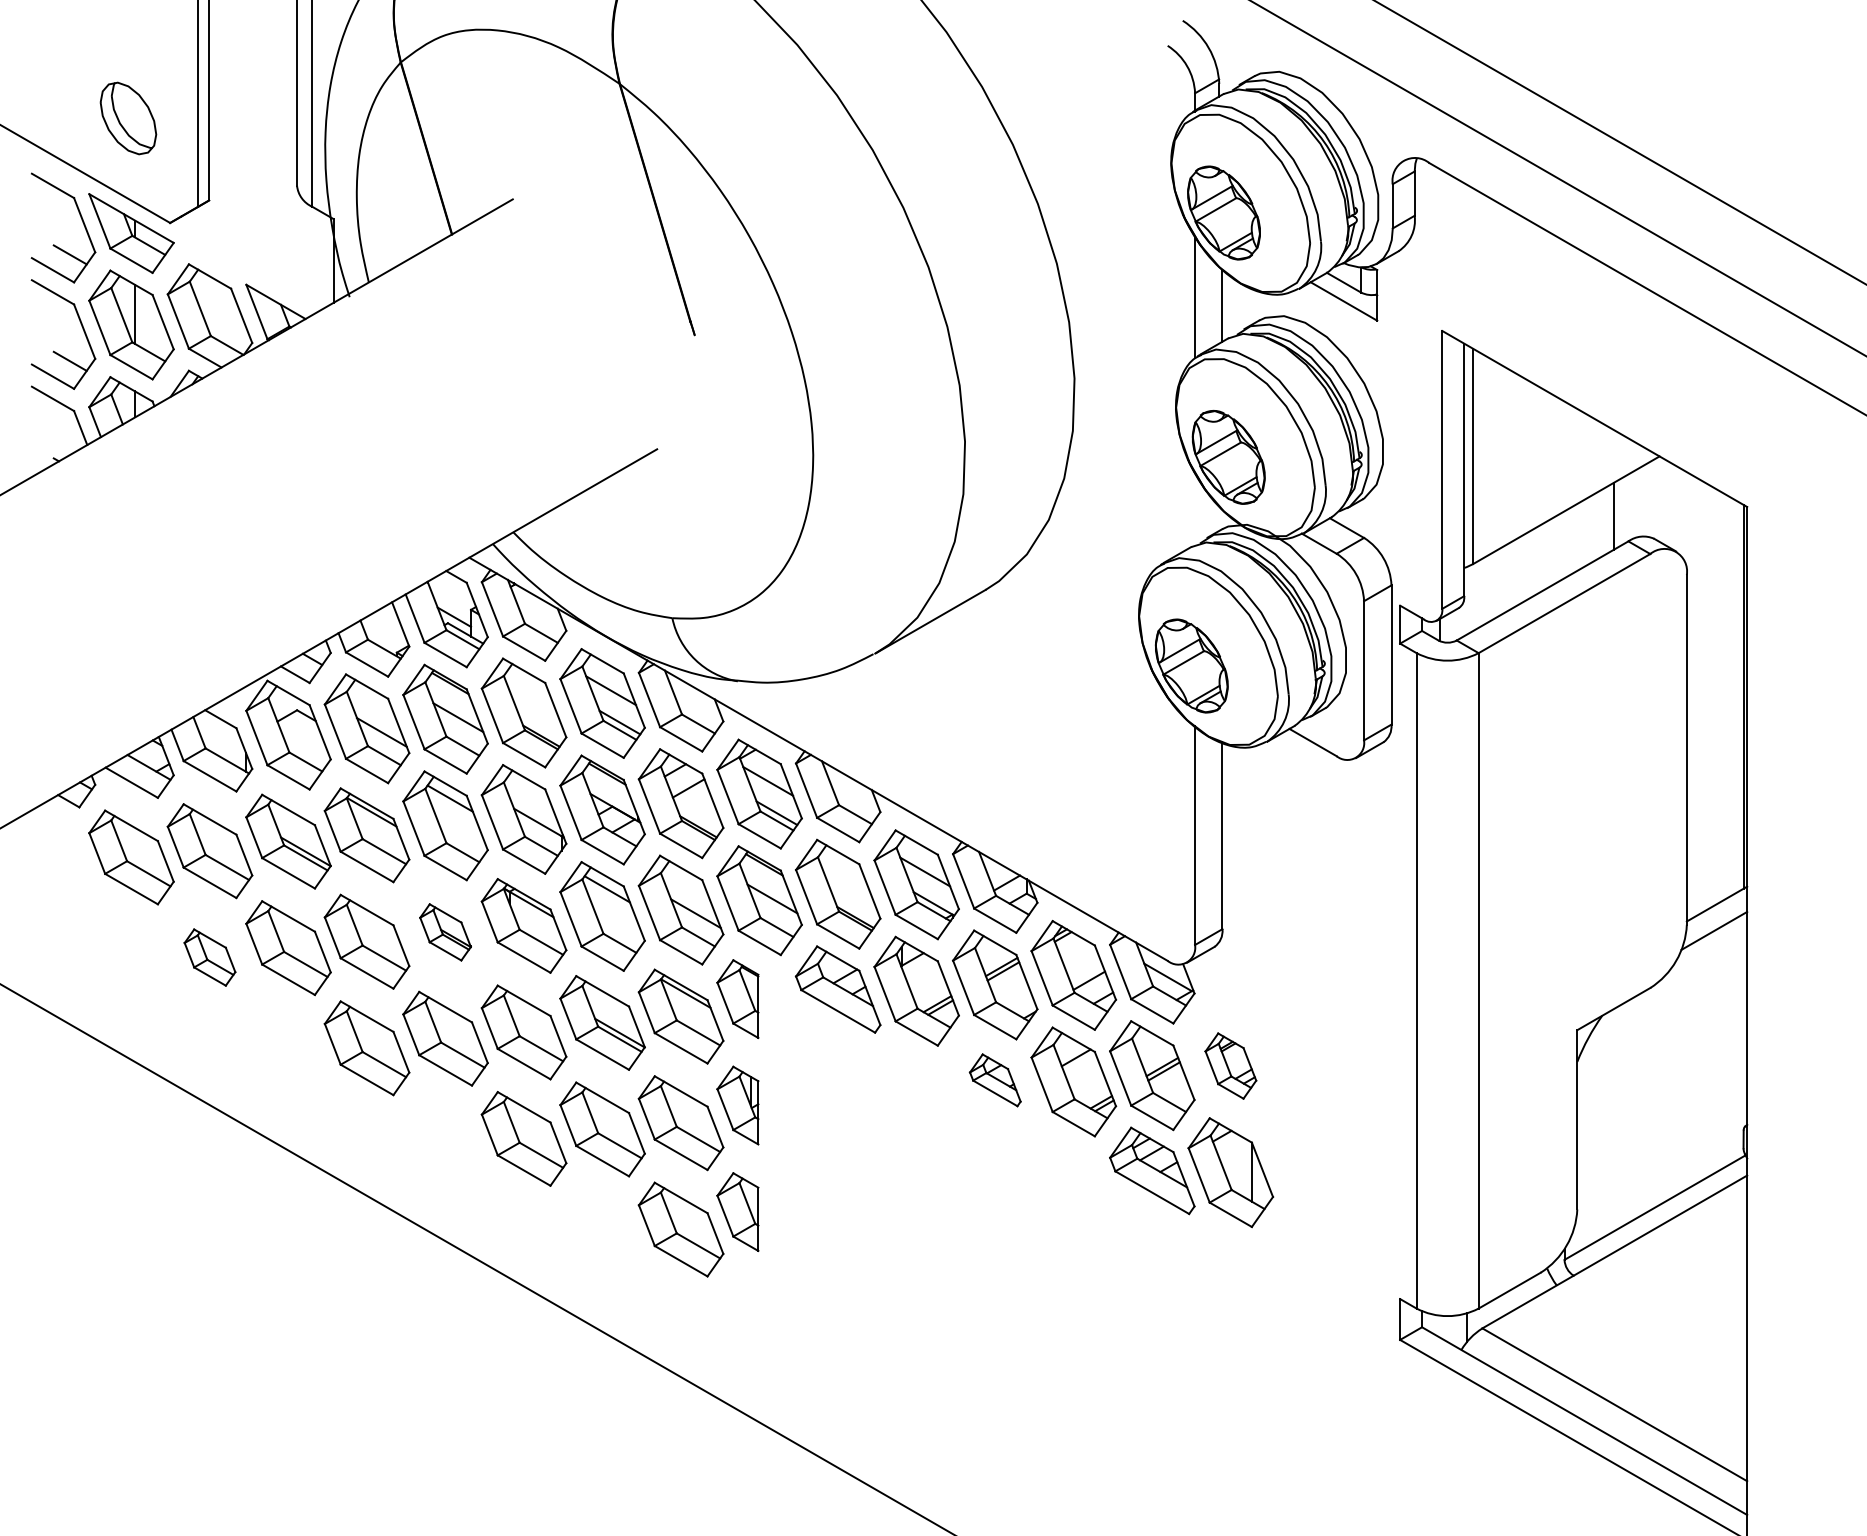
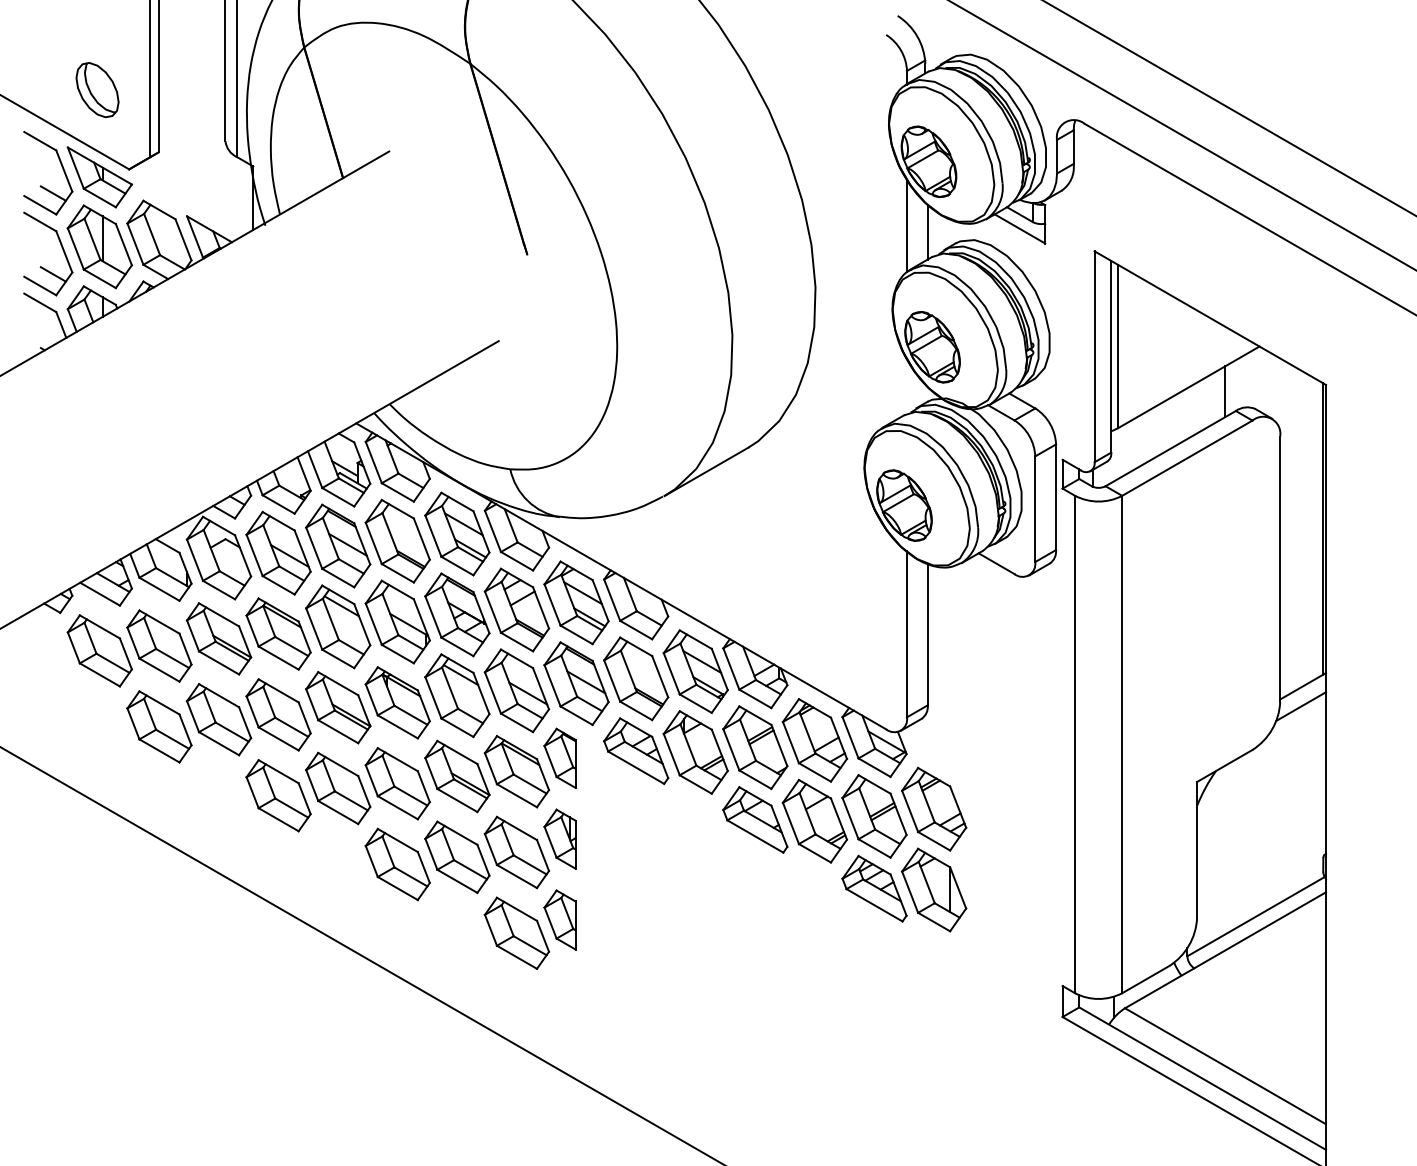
part: (445, 932) -> (338, 707), size x1.67
part: (209, 957) -> (159, 726), size x1.67
part: (1230, 1065) -> (933, 808), size x1.67
part: (995, 1080) -> (755, 820), size x1.67

